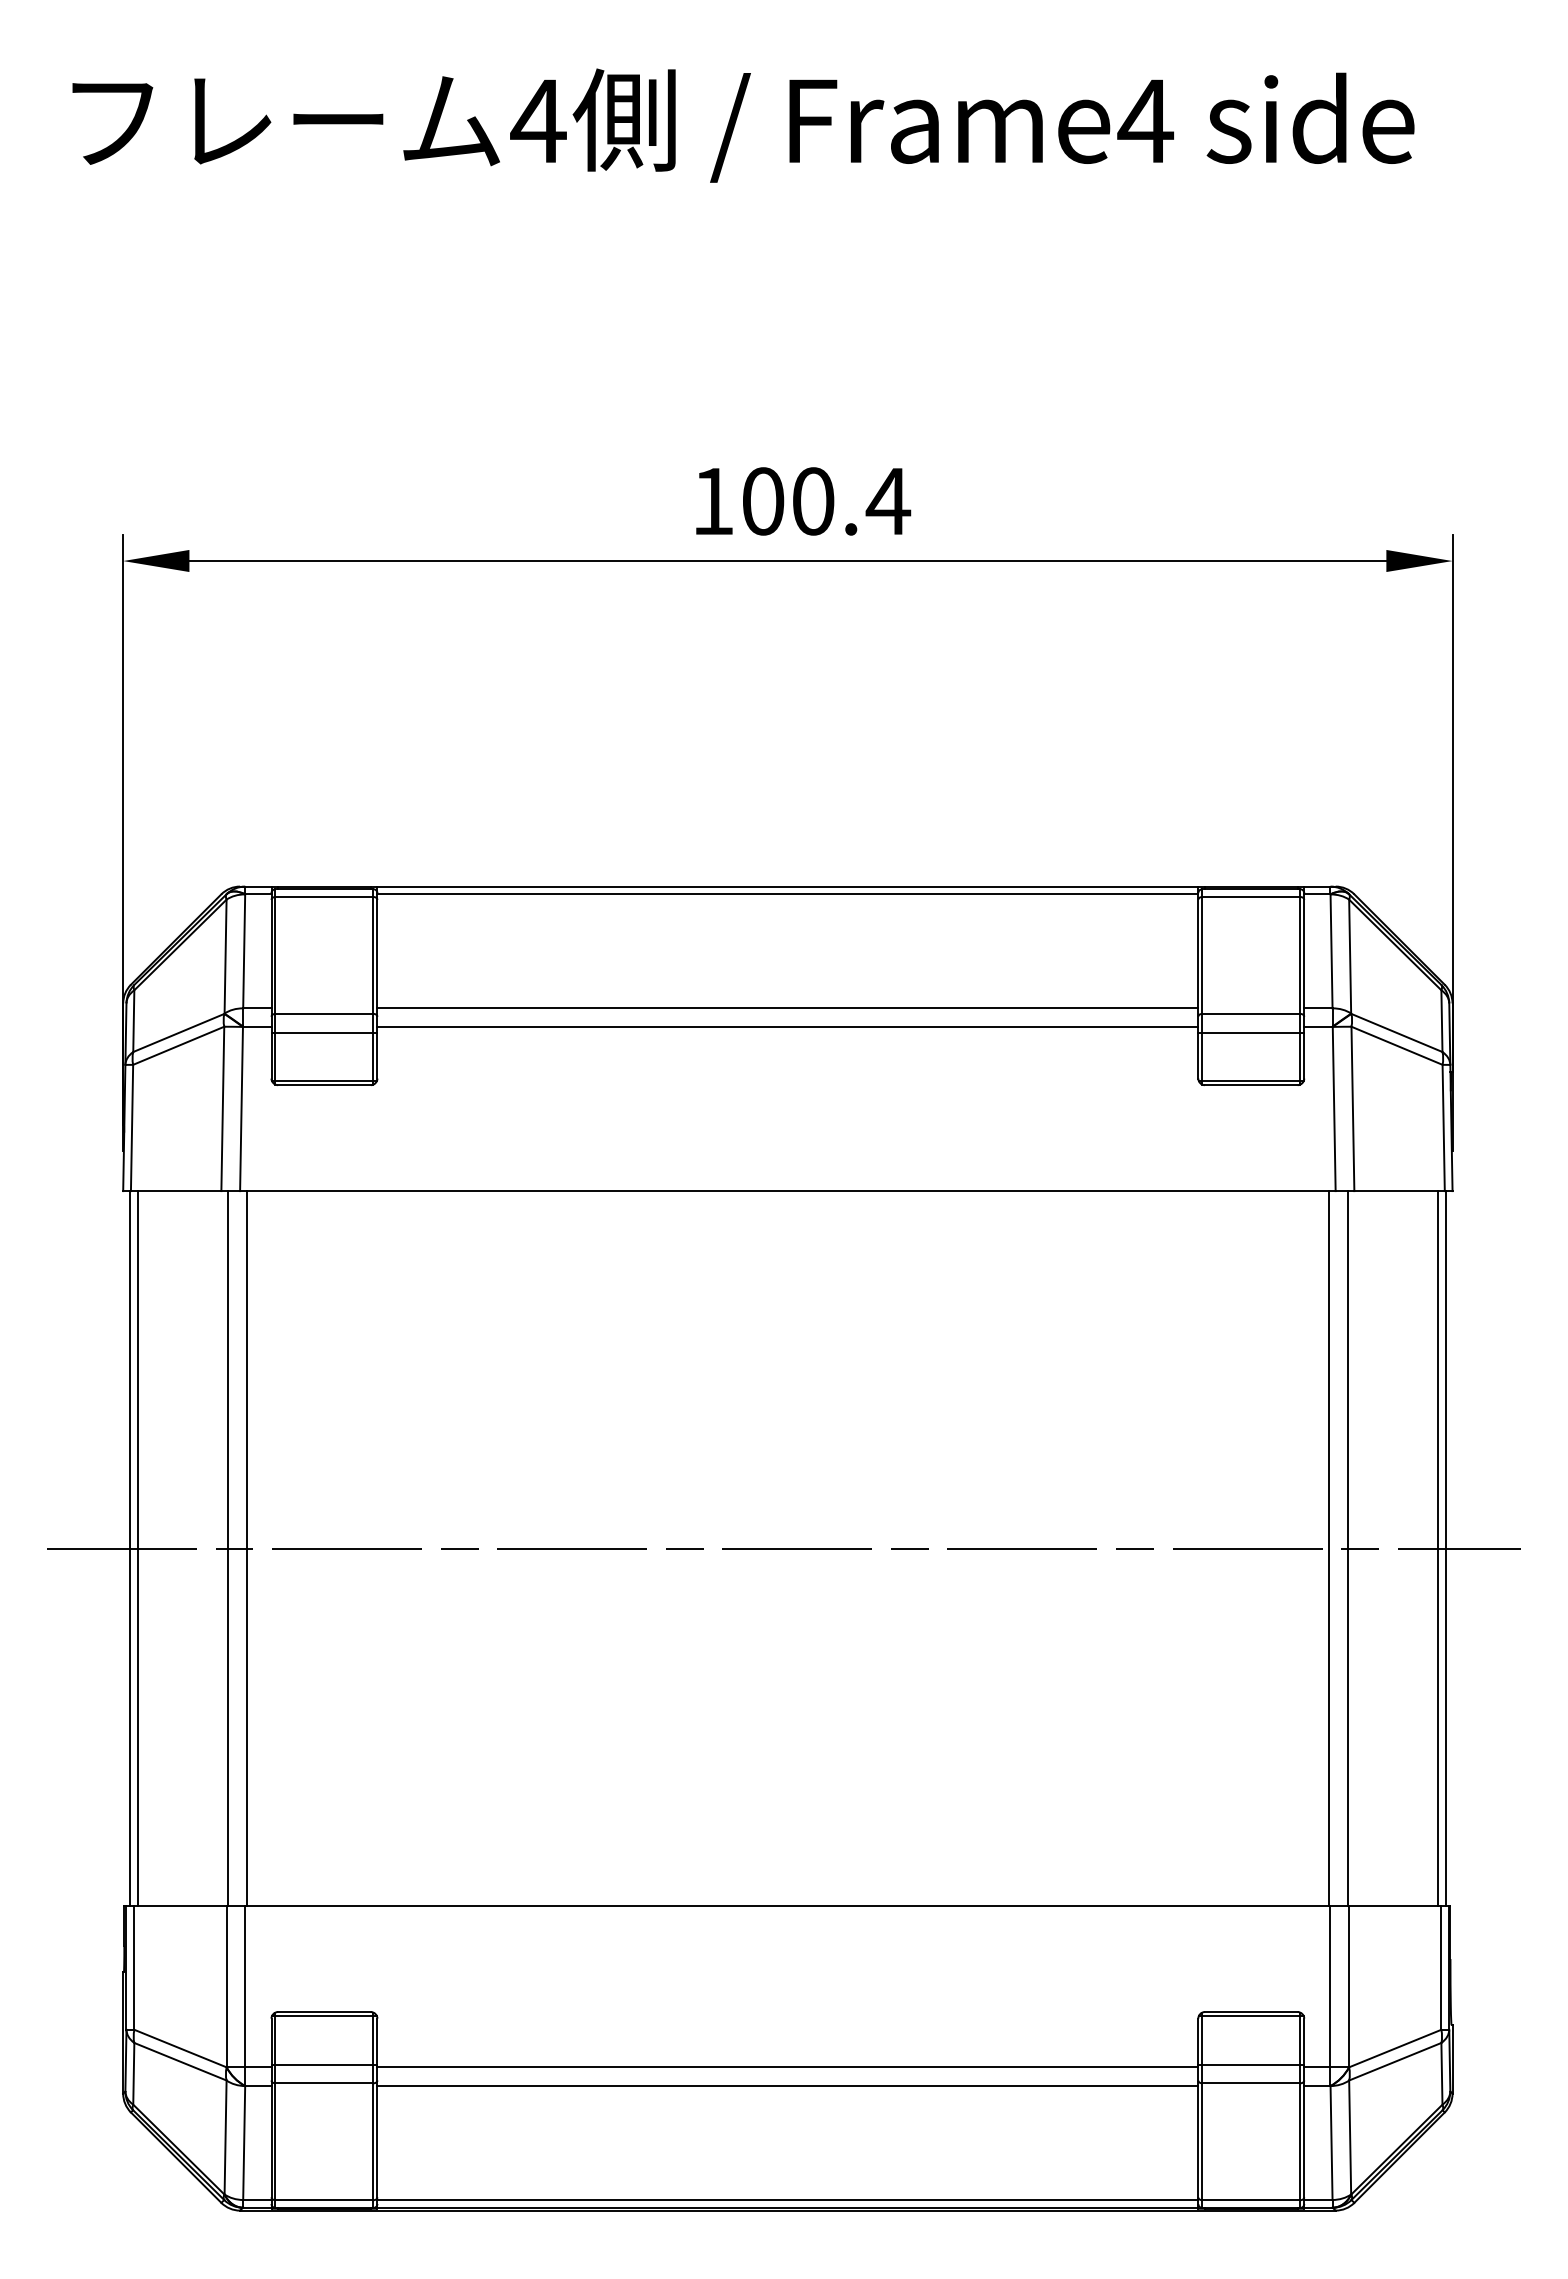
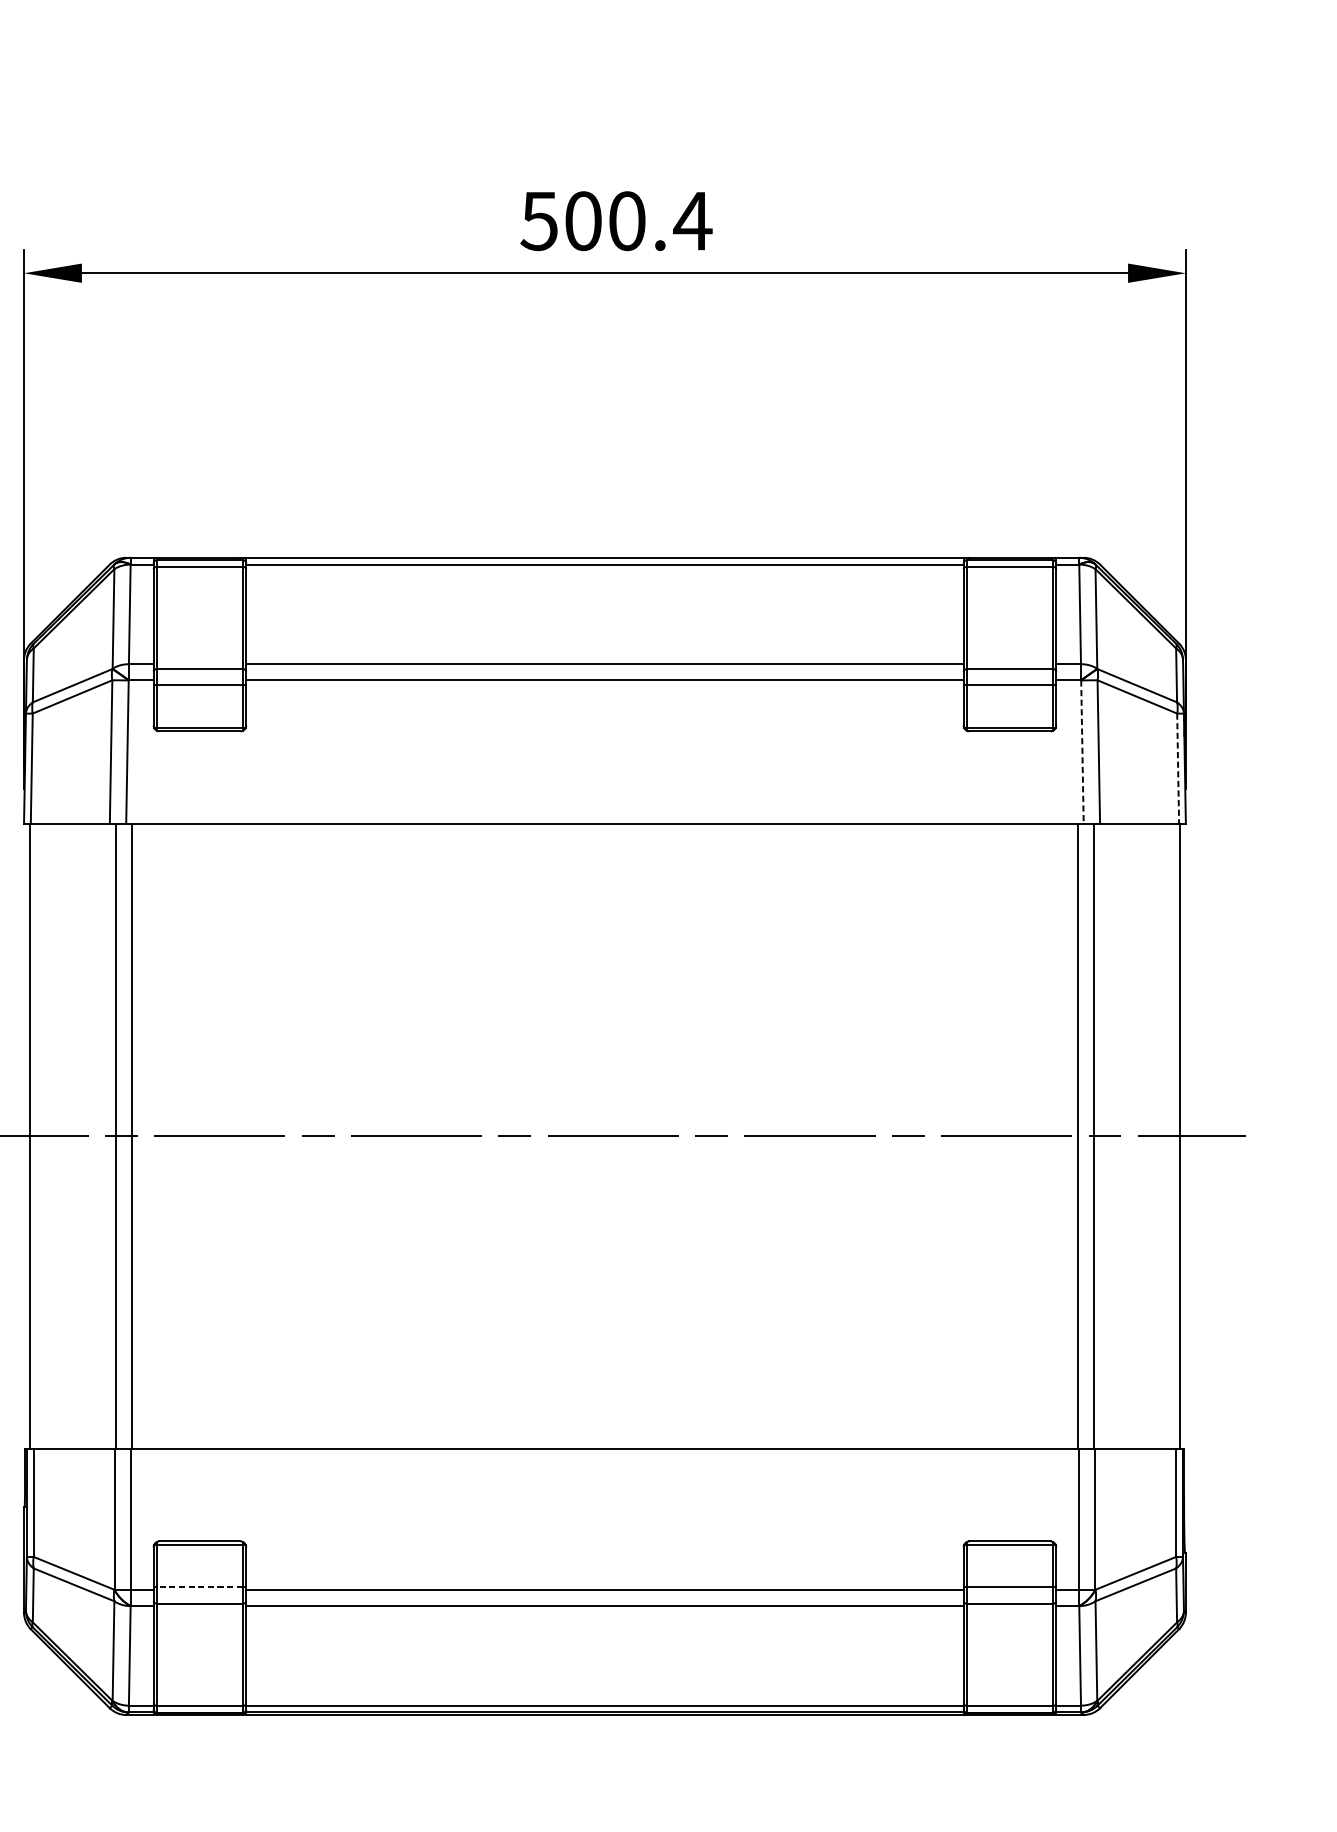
text: (712, 501) -> (539, 221), 100.4 -> 500.4
line: (1334, 1109) -> (1082, 752), solid -> dashed
line: (1443, 1128) -> (1177, 769), solid -> dashed
line: (137, 1548) -> (36, 1136), removed
line: (1438, 1548) -> (1173, 1136), removed
line: (324, 2064) -> (199, 1587), solid -> dashed

